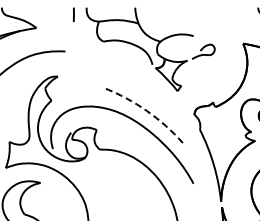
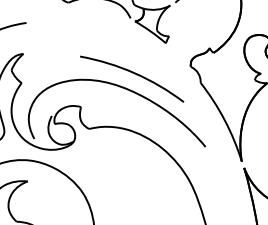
arc: (146, 110) -> (134, 72), dashed -> solid

